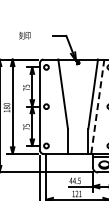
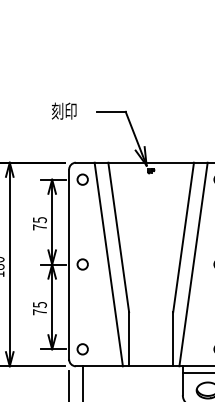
text: (24, 35) -> (63, 110), moved
line: (58, 106) -> (108, 264), added
line: (97, 106) -> (192, 264), dashed -> solid

